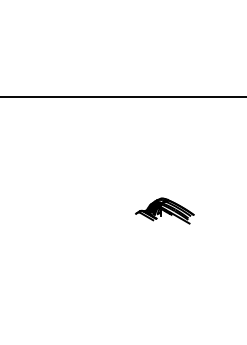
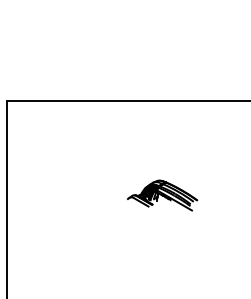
part: (164, 211) -> (162, 195), size x1.43

